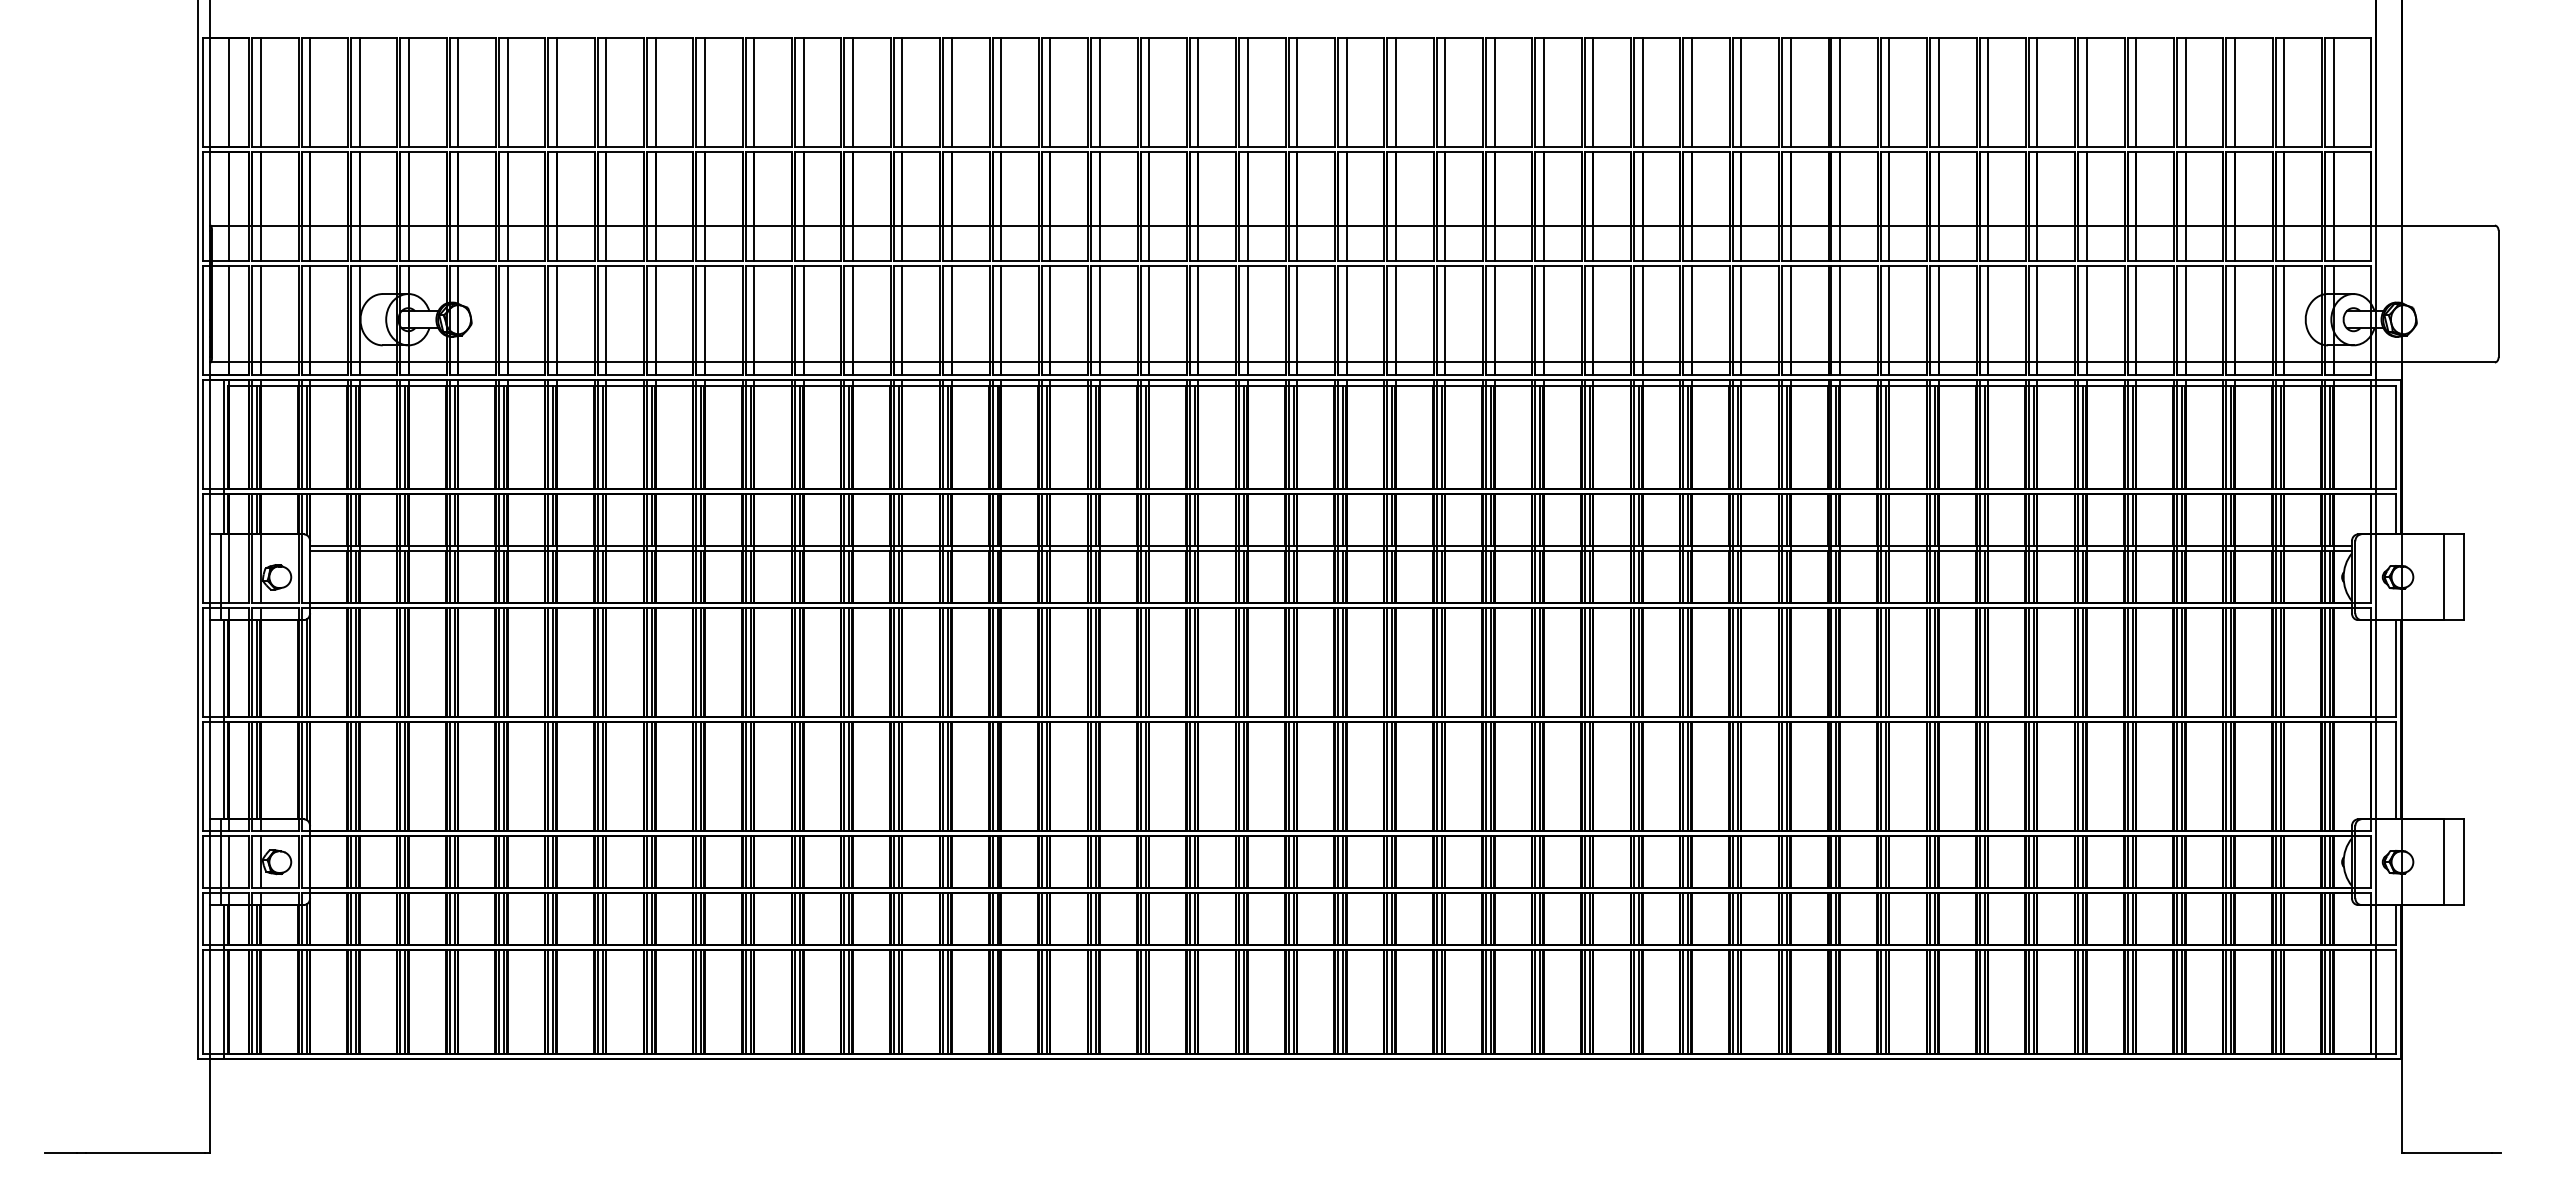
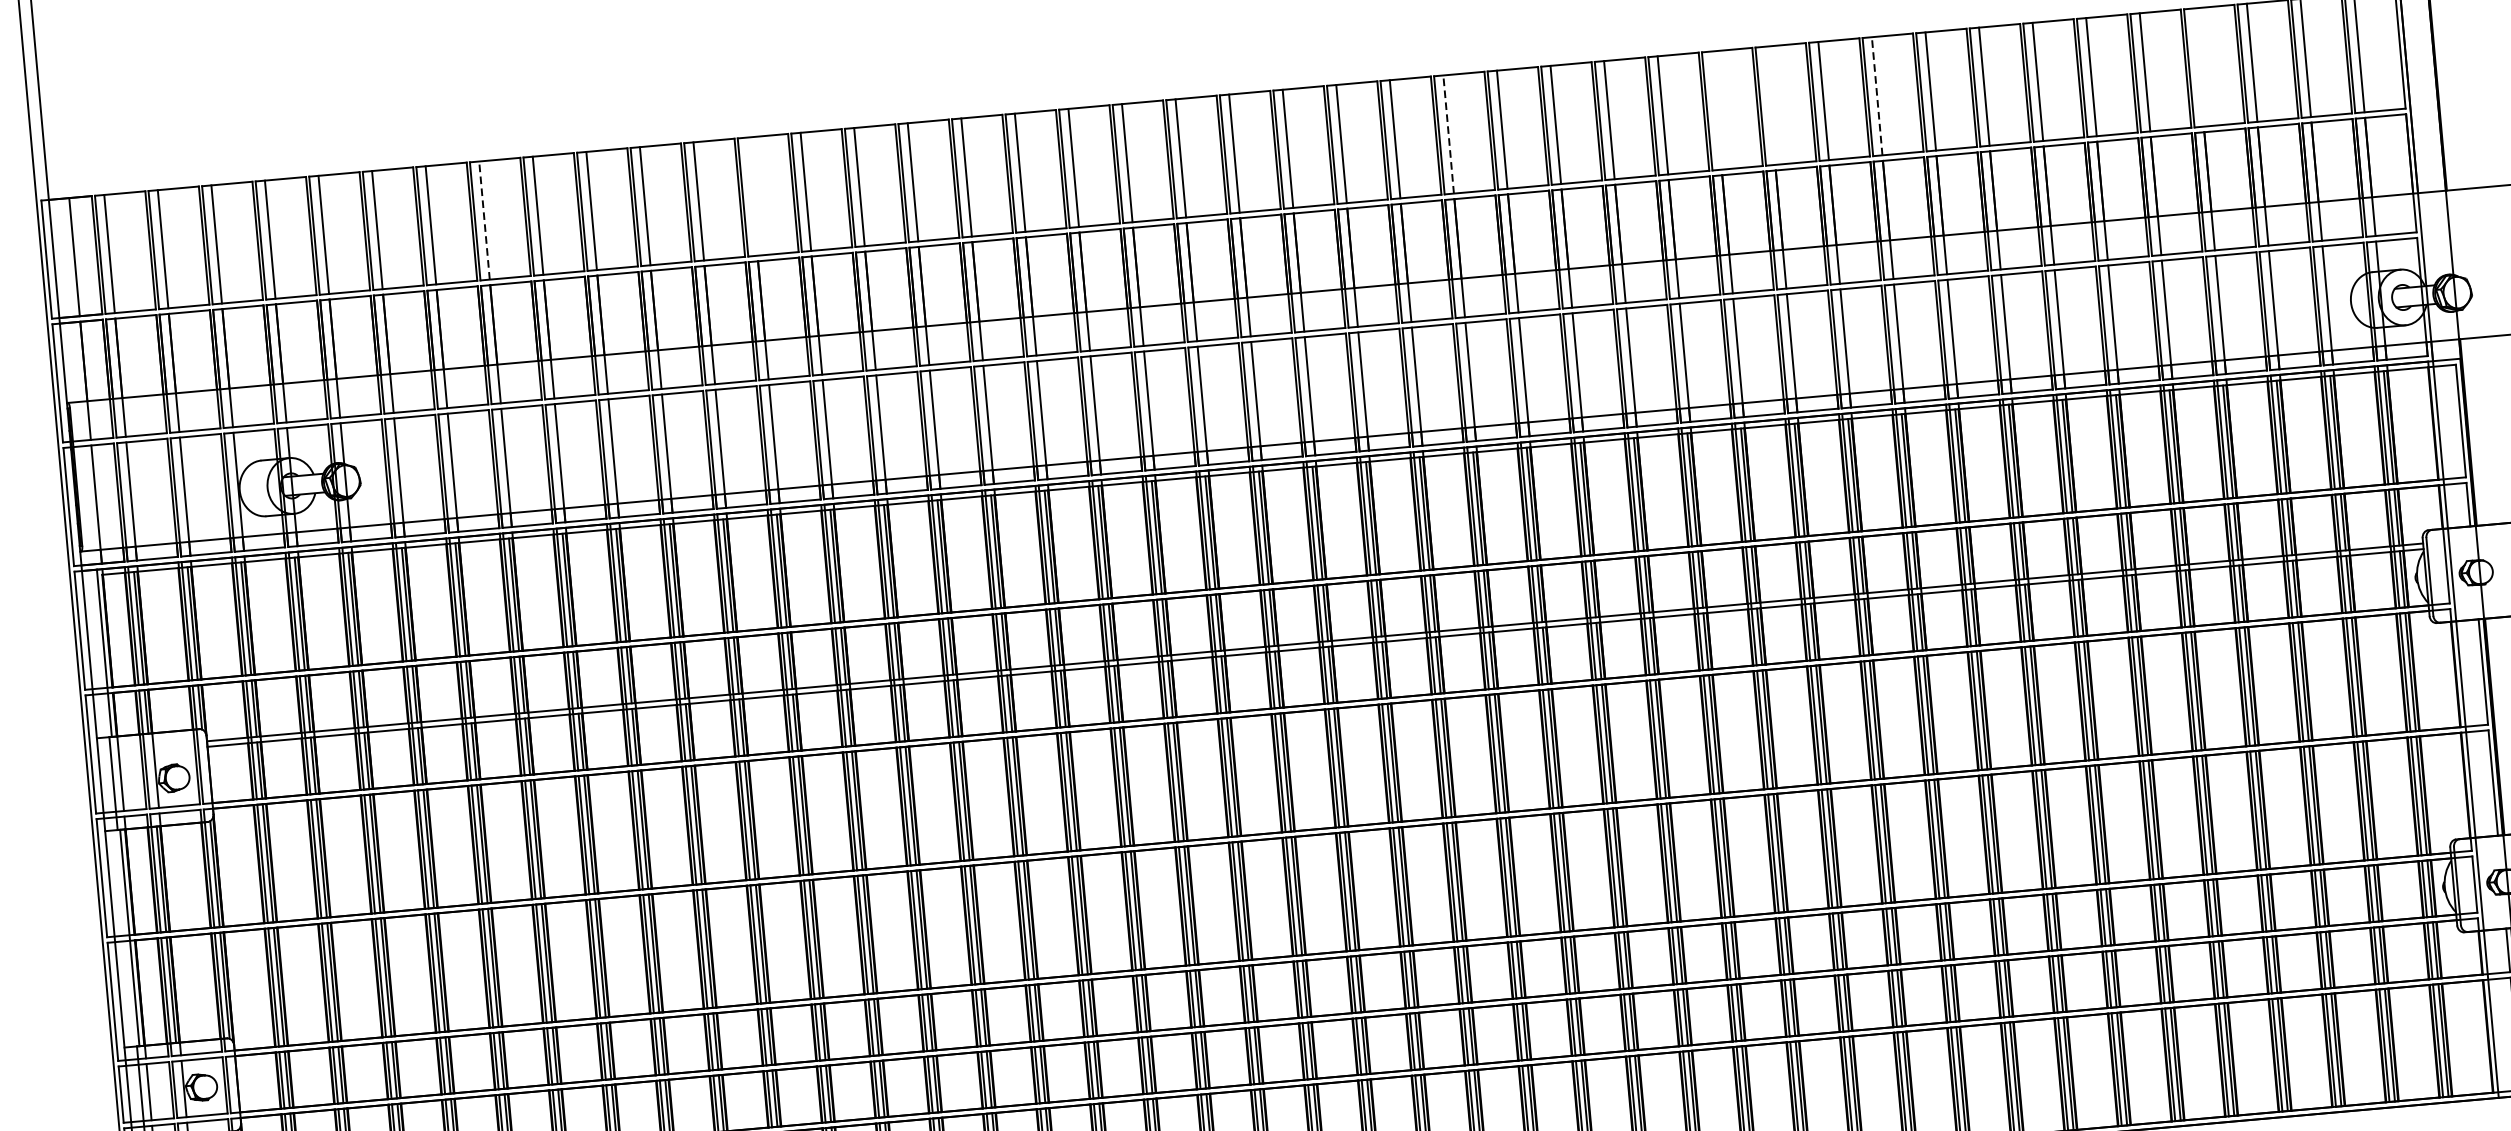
line: (606, 92) -> (484, 220), solid -> dashed
line: (853, 92) -> (752, 196), removed
line: (1494, 92) -> (1448, 134), solid -> dashed
line: (1741, 92) -> (1716, 110), removed
line: (1790, 92) -> (1769, 105), removed
line: (1889, 92) -> (1877, 95), solid -> dashed
line: (2185, 92) -> (2198, 67), removed

